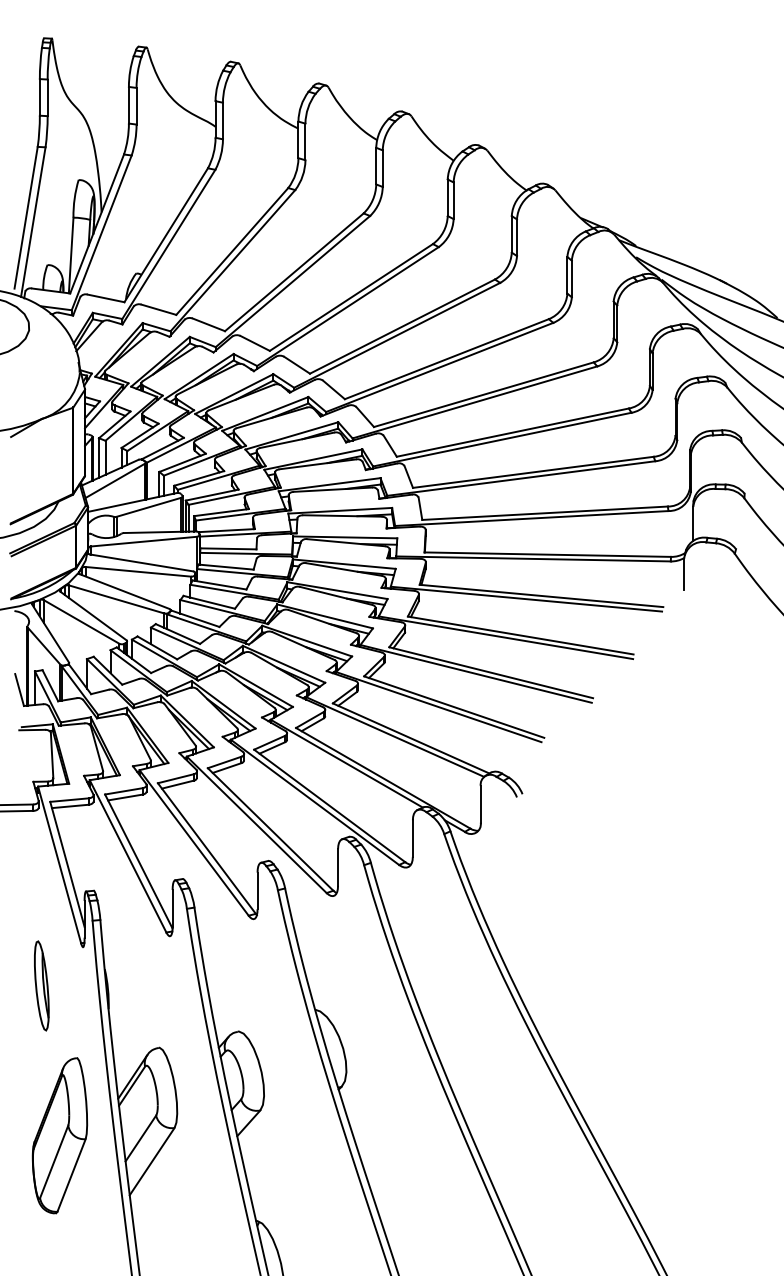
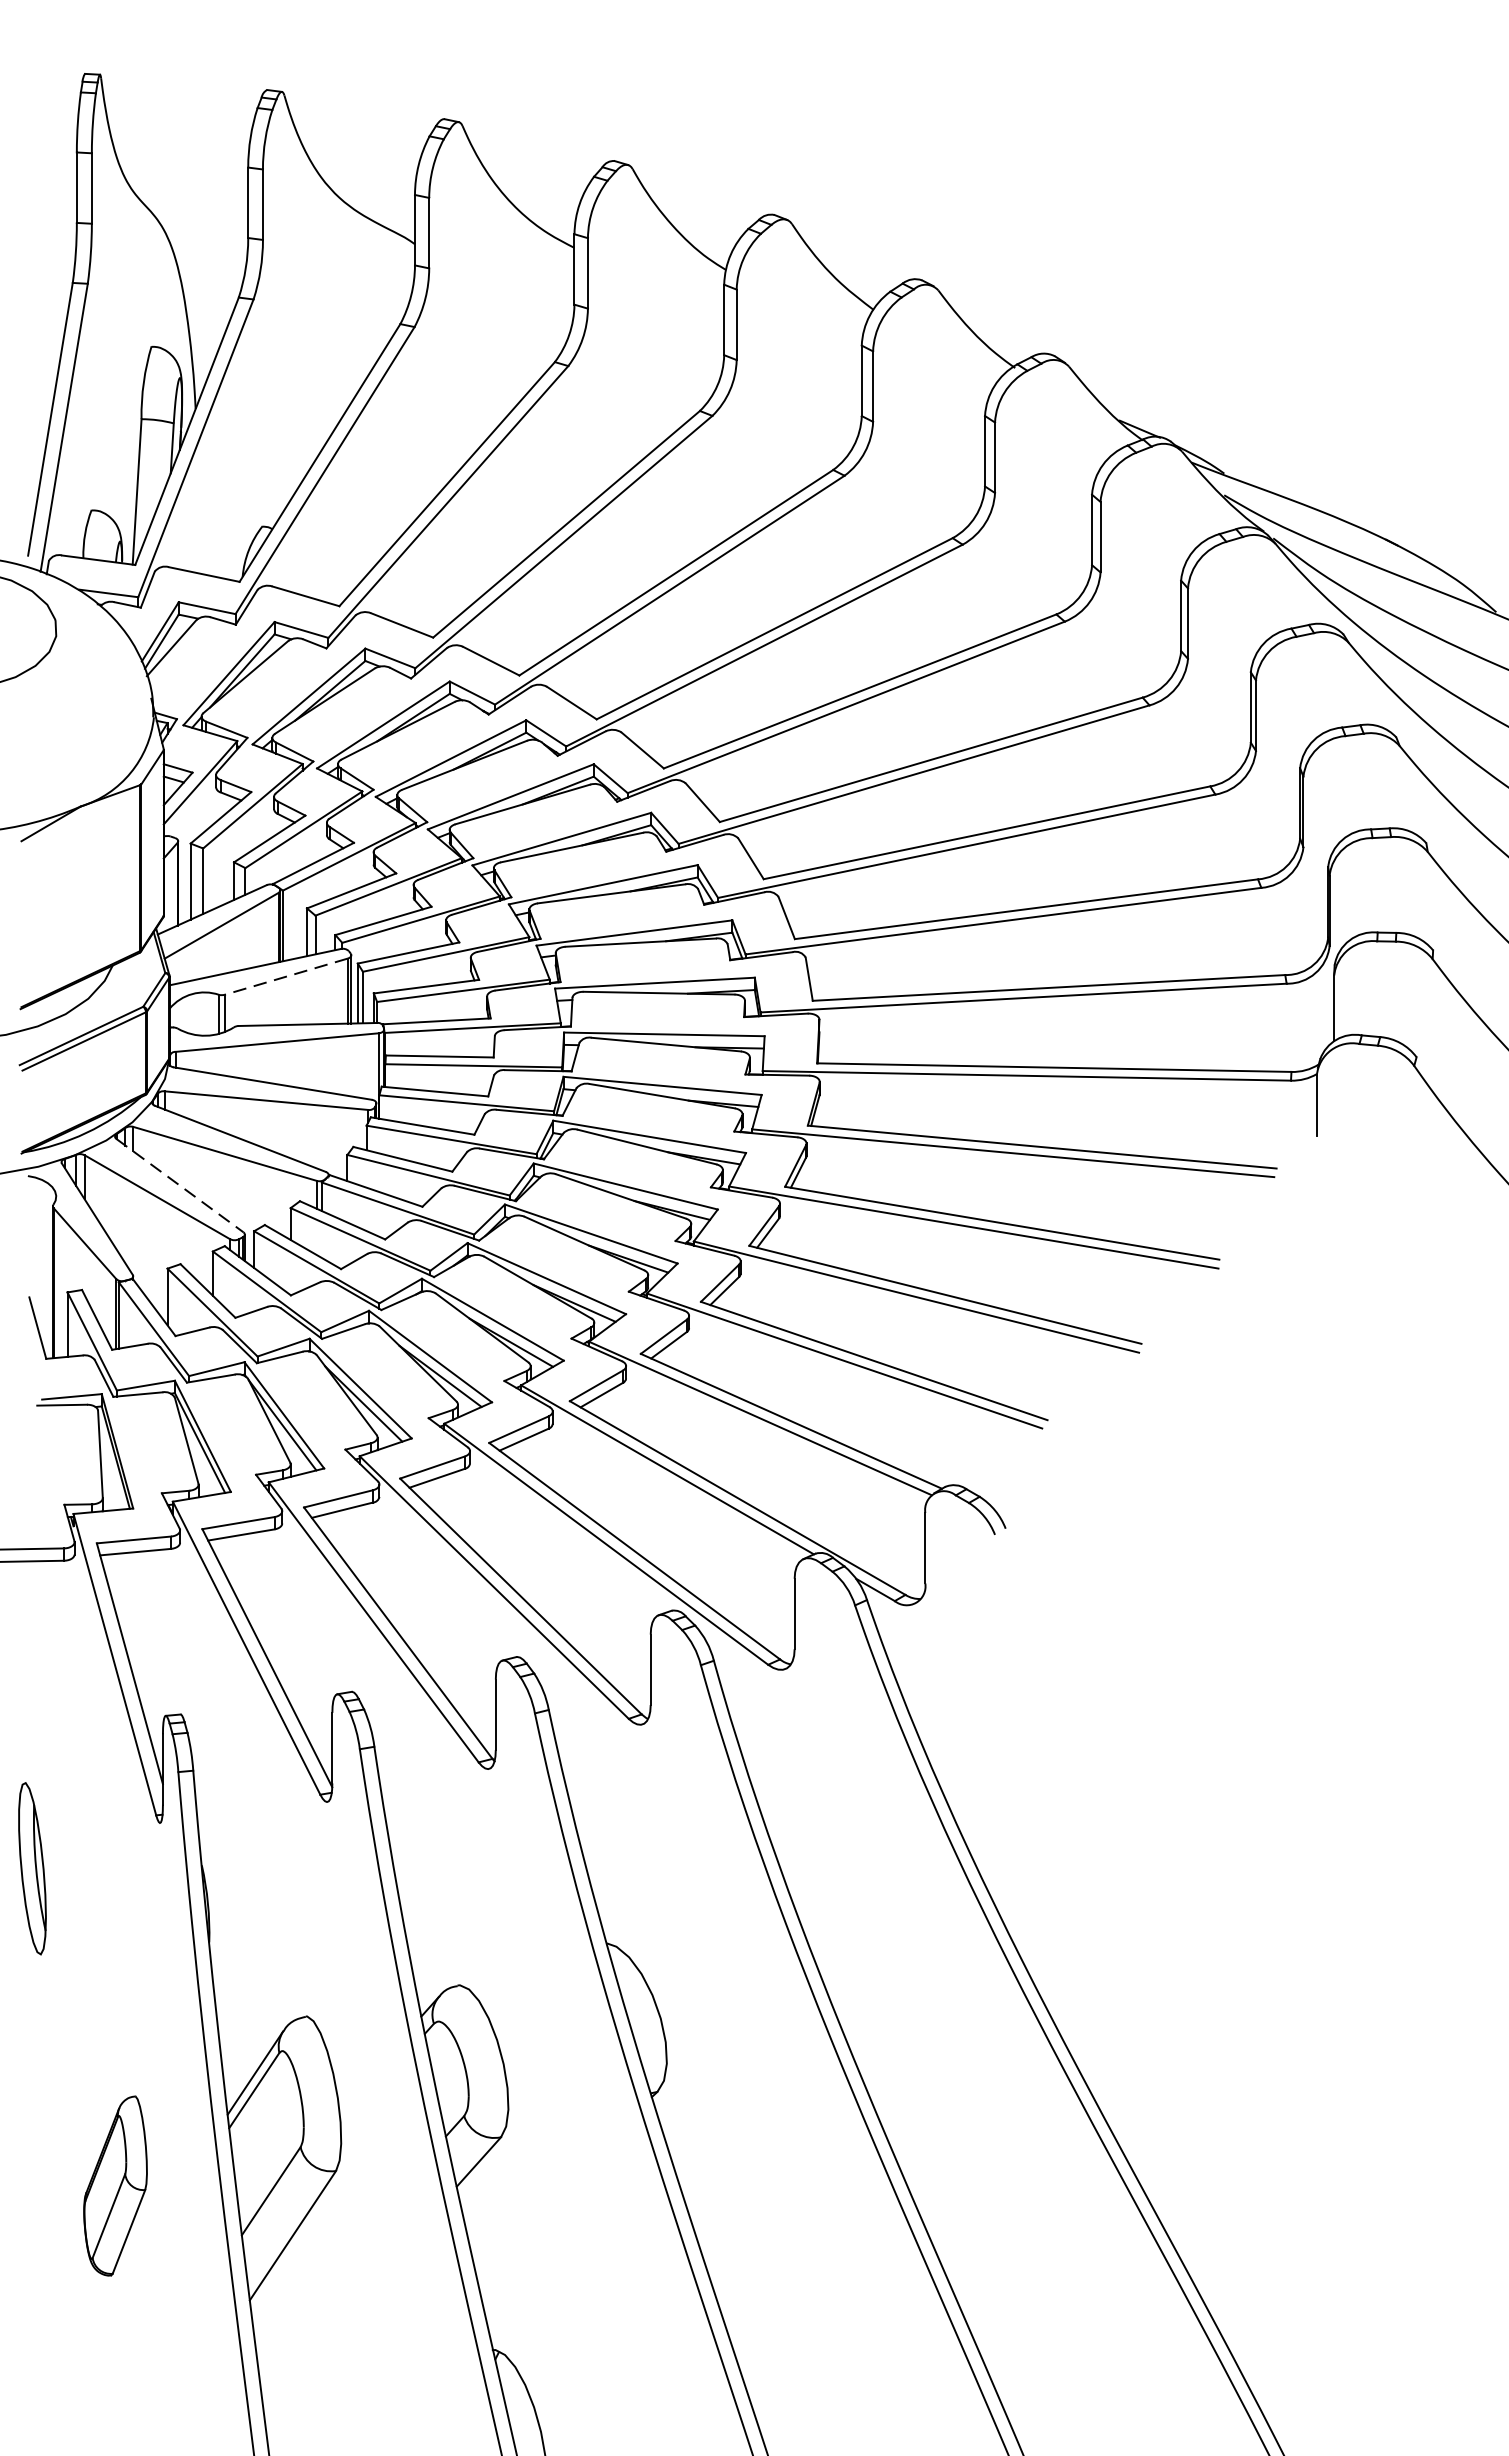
line: (148, 507) -> (285, 976), solid -> dashed
line: (93, 615) -> (180, 1184), solid -> dashed
part: (41, 985) -> (31, 1867), moved
part: (59, 1135) -> (114, 2185), size x0.6

